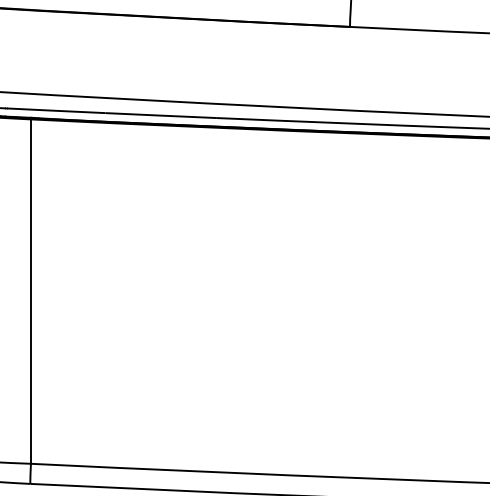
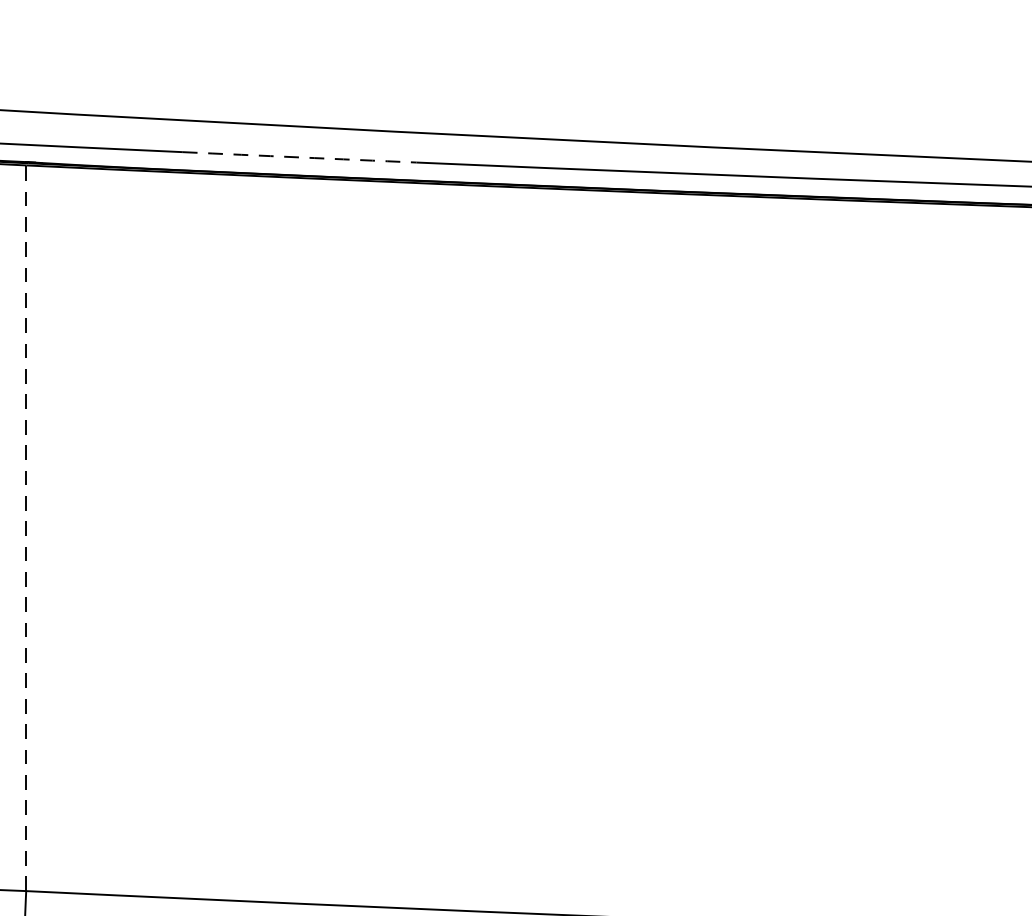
arc: (160, 115) -> (299, 157), solid -> dashed
line: (30, 291) -> (25, 528), solid -> dashed

